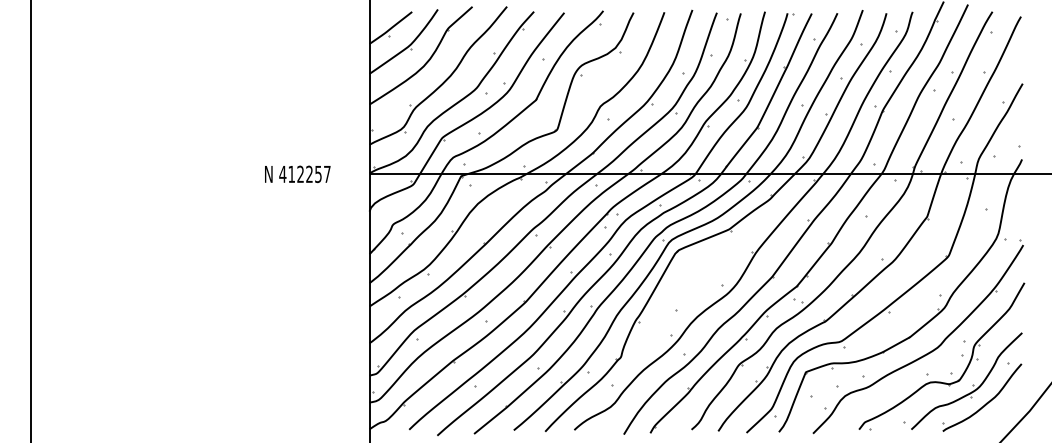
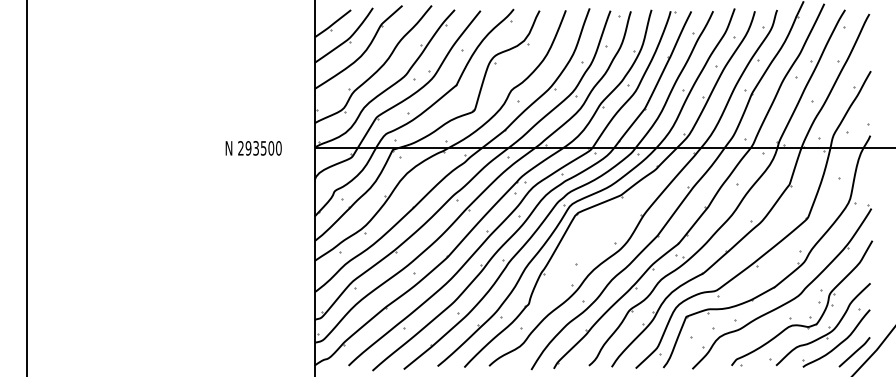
text: (304, 174) -> (259, 148), 412257 -> 293500
line: (1003, 414) -> (854, 352), added

